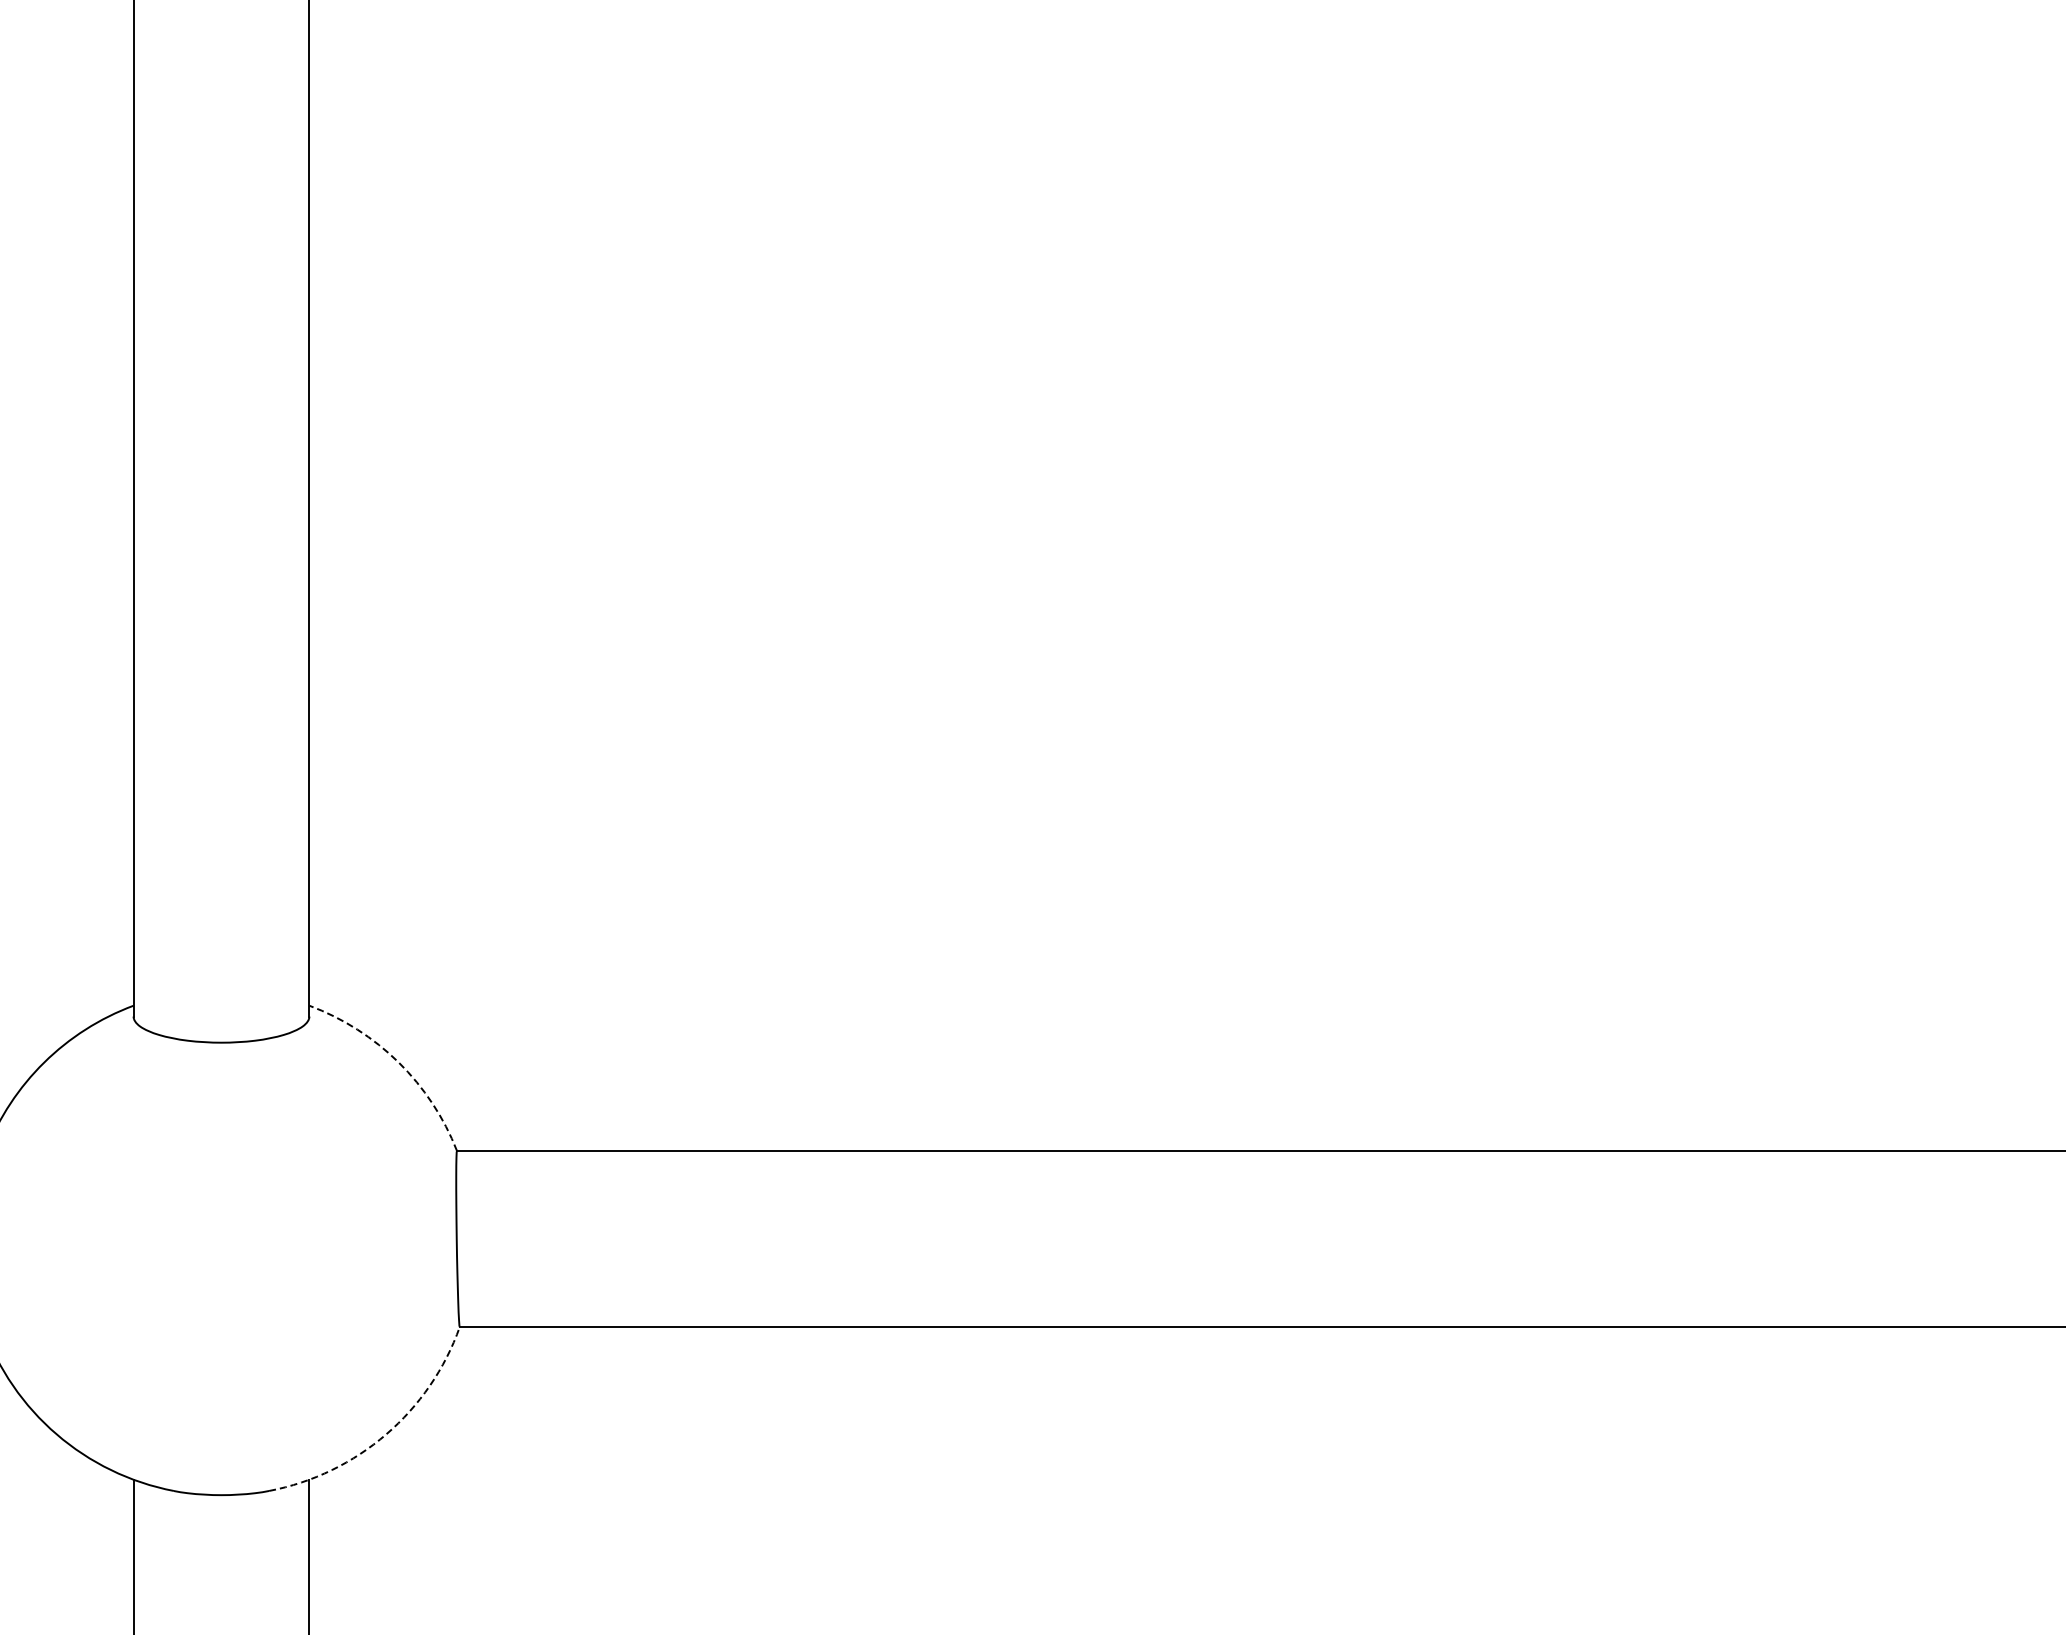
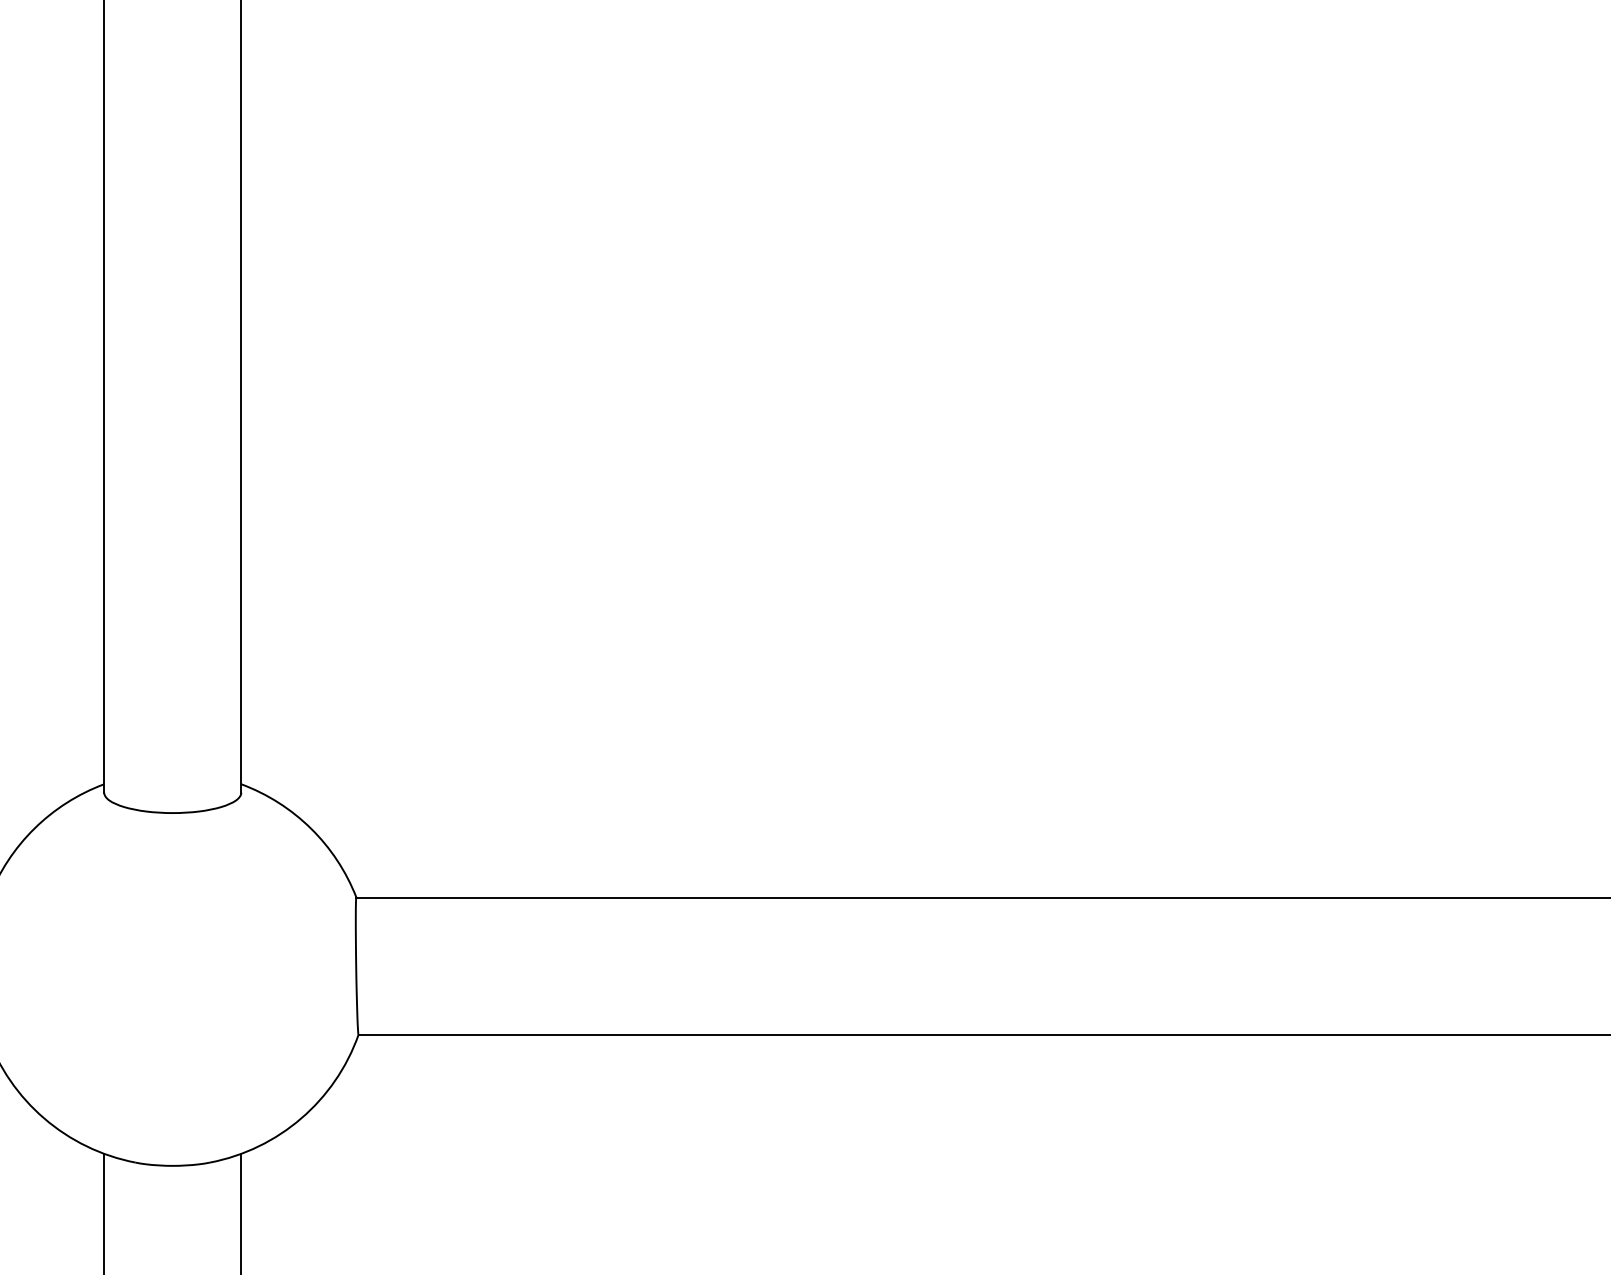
arc: (398, 1062) -> (310, 828), dashed -> solid
arc: (386, 1434) -> (301, 1118), dashed -> solid

